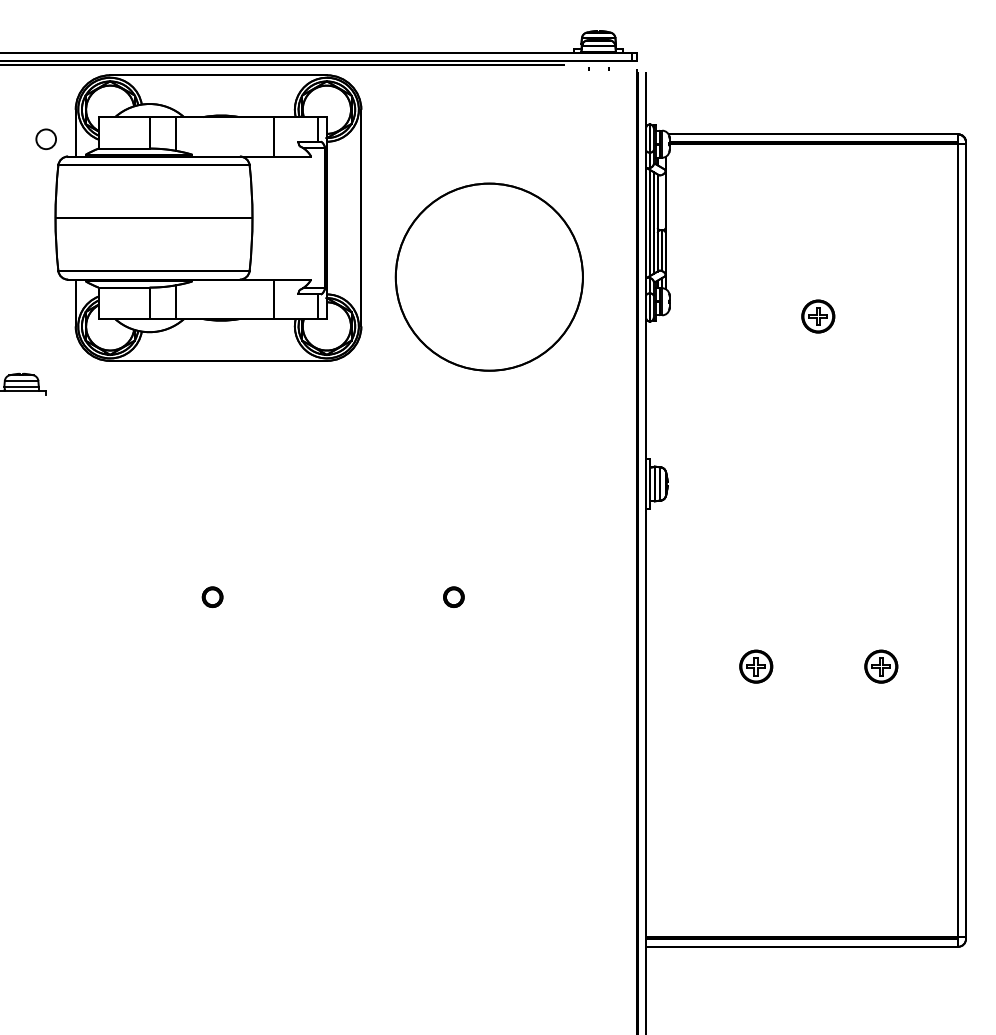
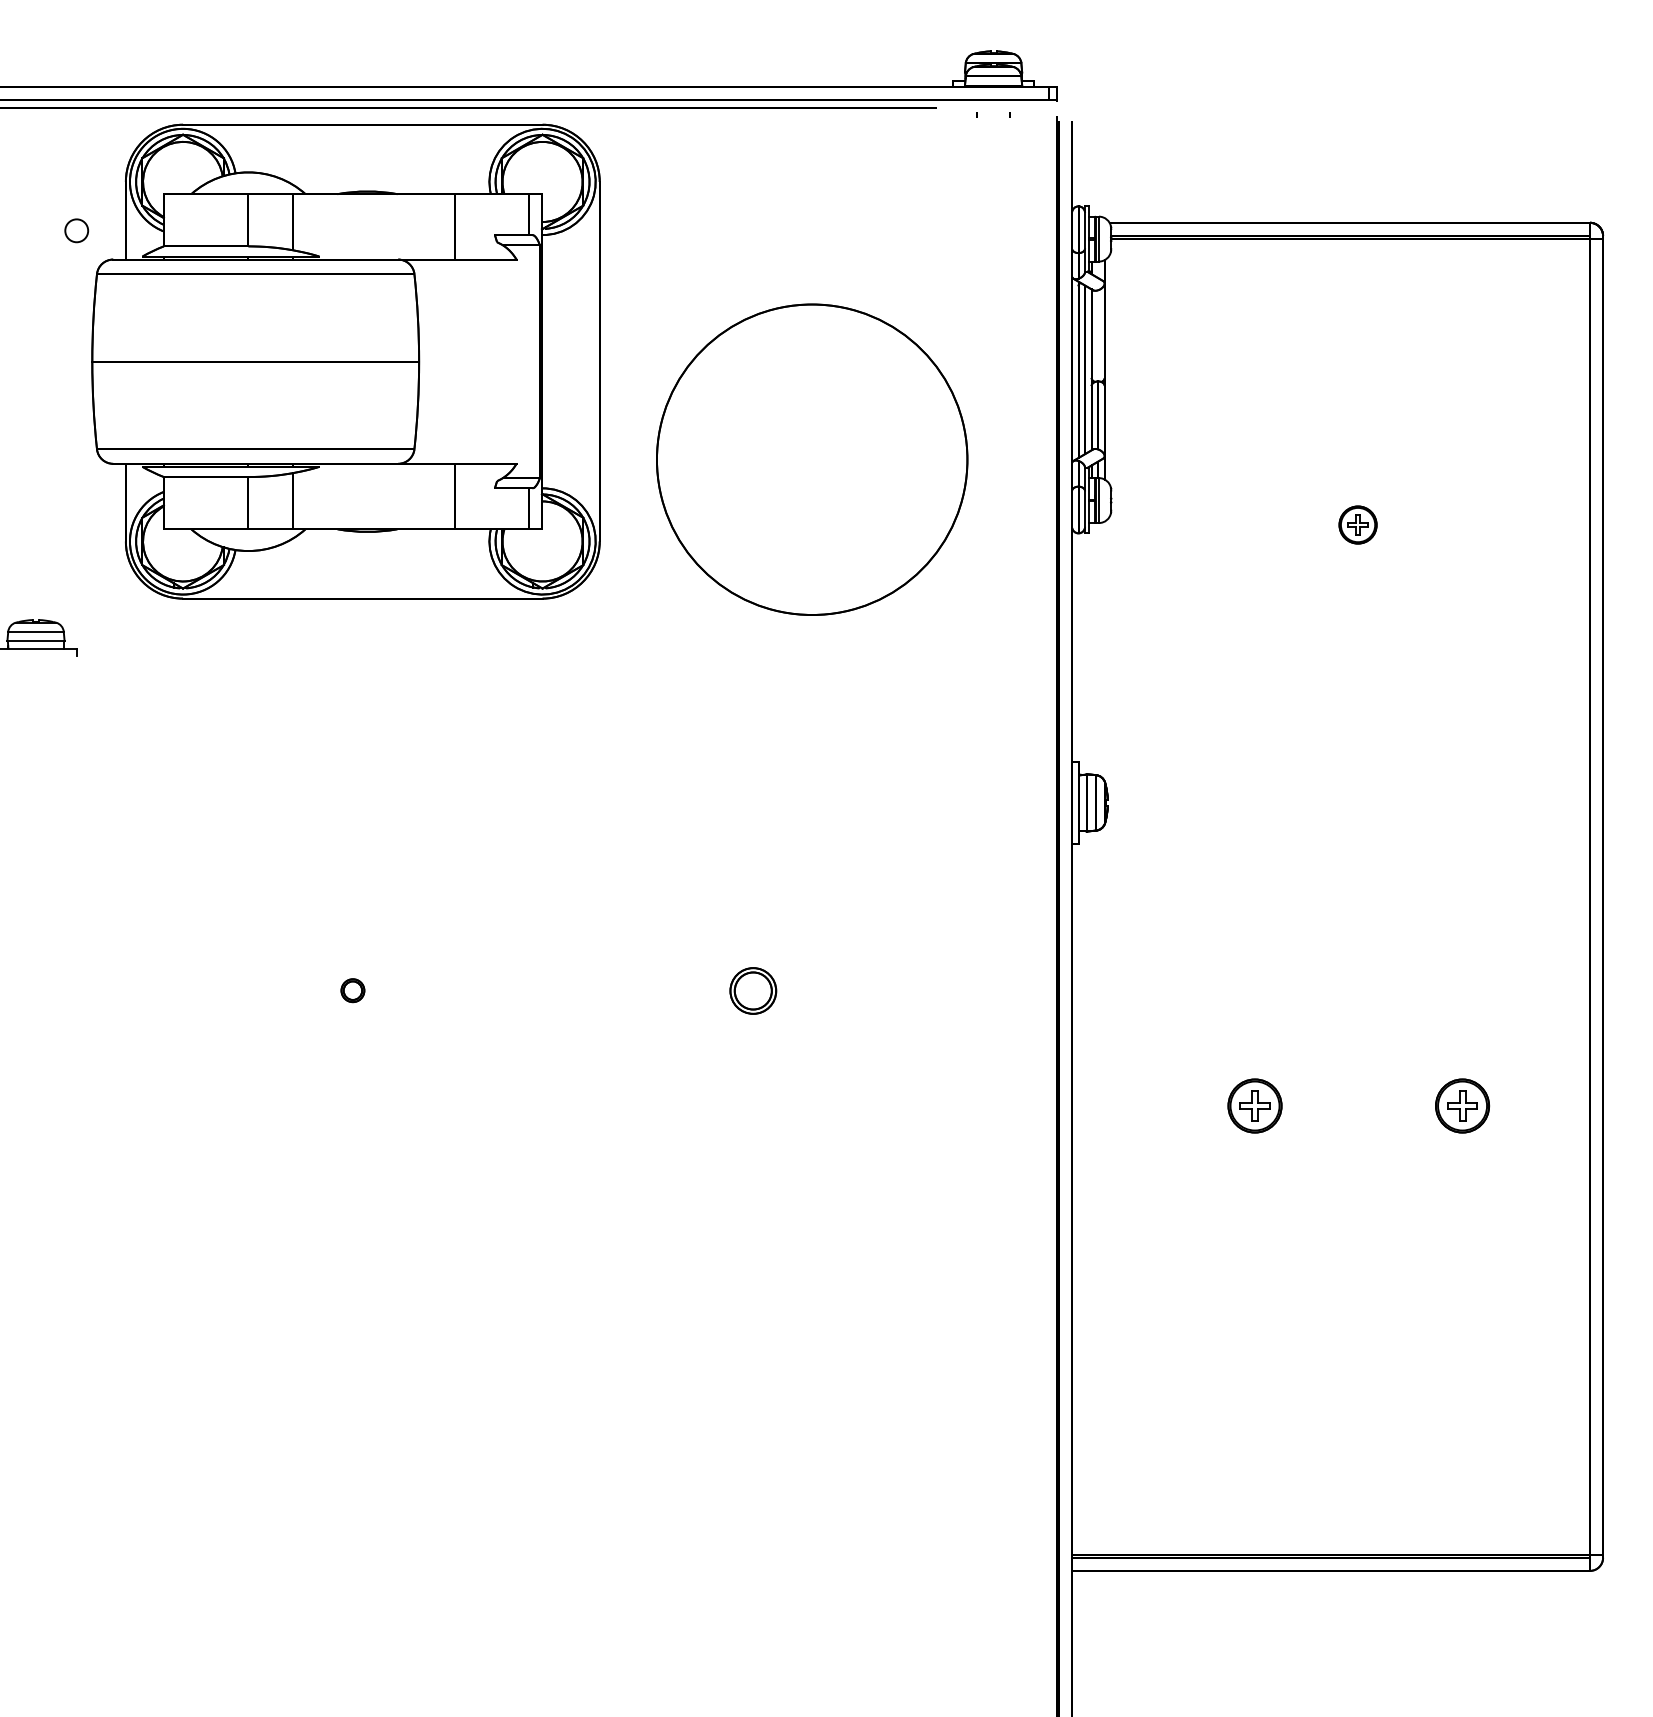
part: (45, 138) -> (75, 229), size x0.7
part: (818, 316) -> (1358, 524), size x0.7
part: (212, 596) -> (352, 989), size x0.7
part: (453, 596) -> (752, 989), size x1.4

